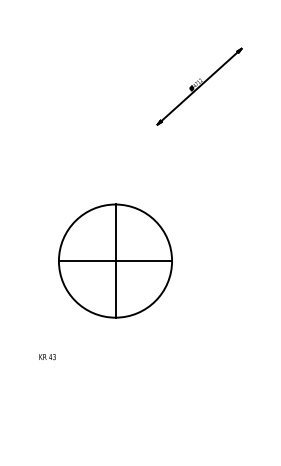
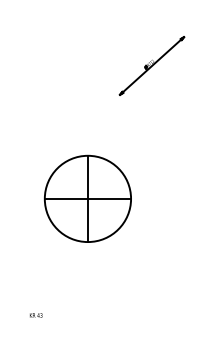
part: (47, 357) -> (36, 315), moved

